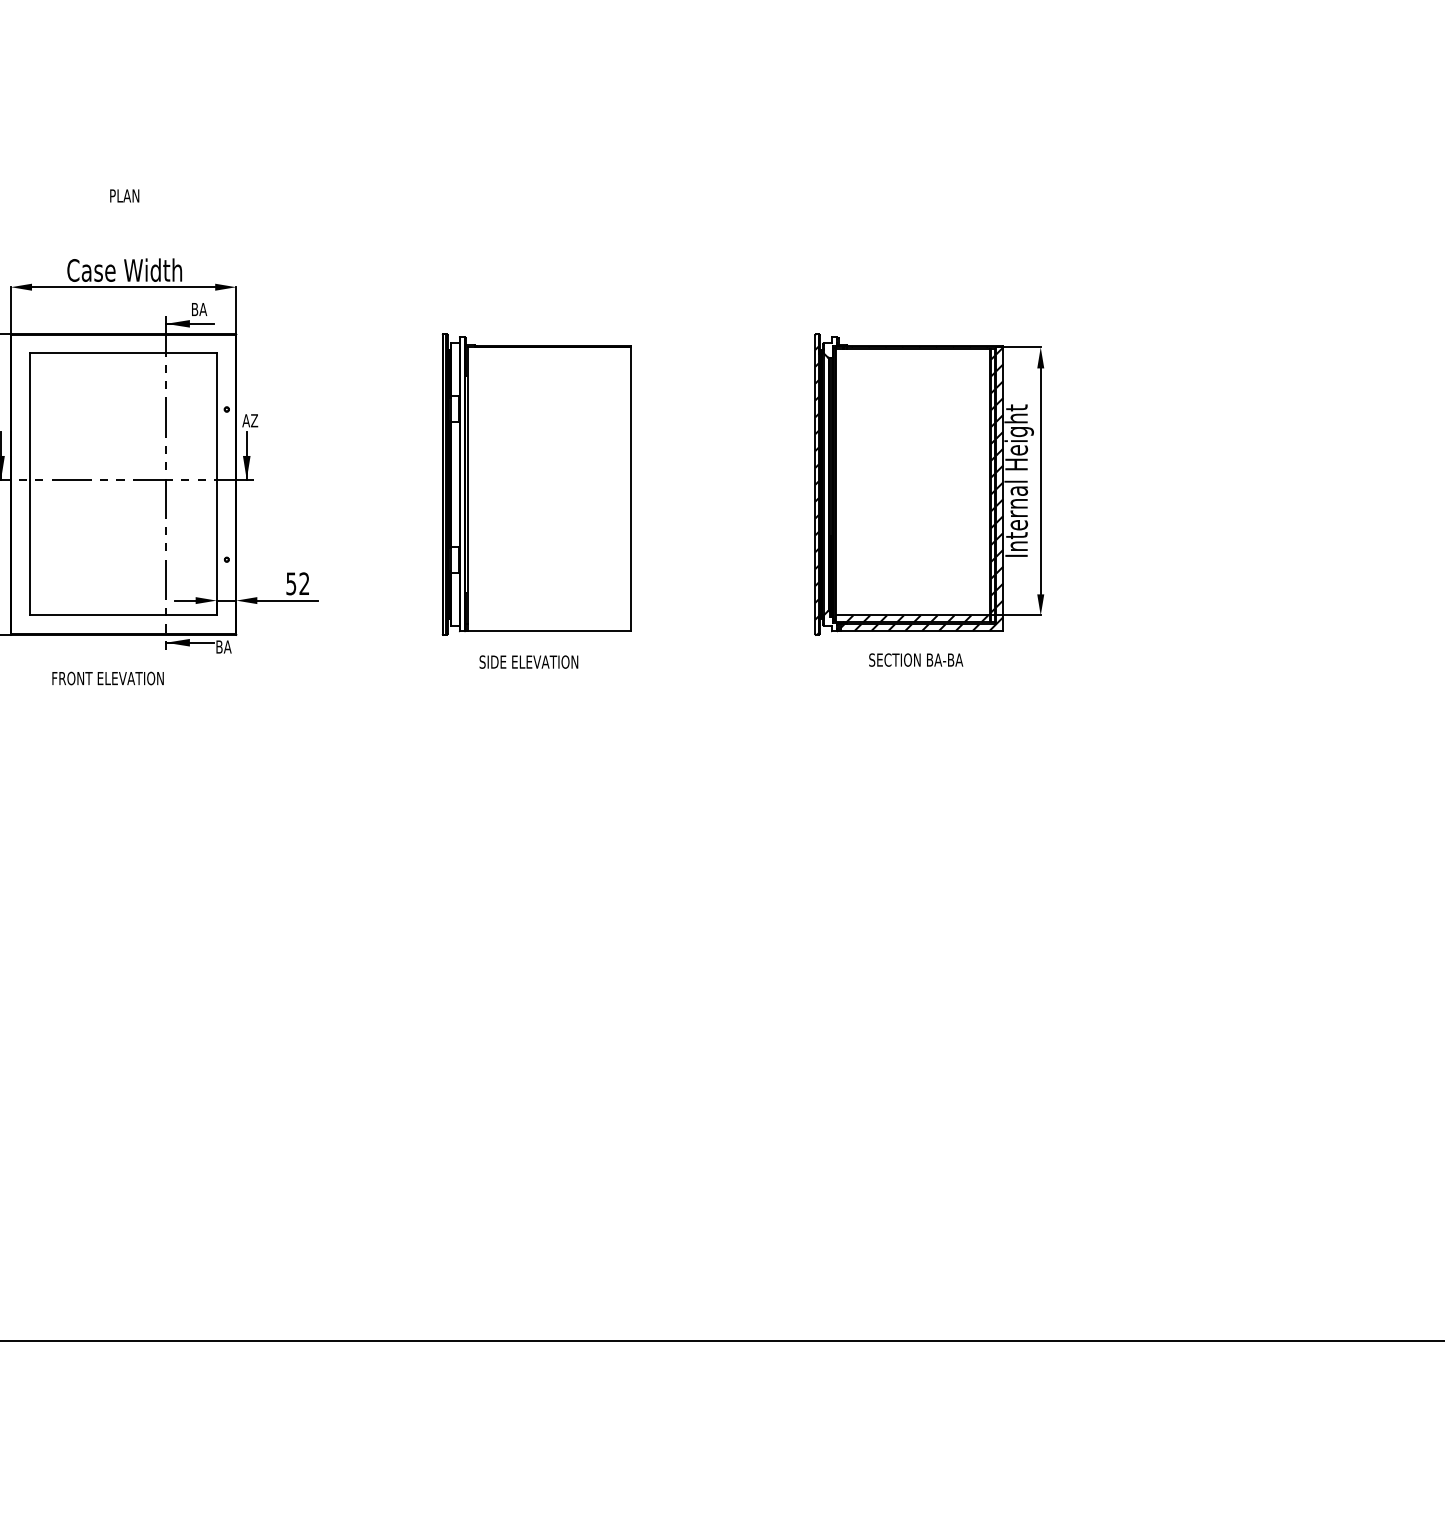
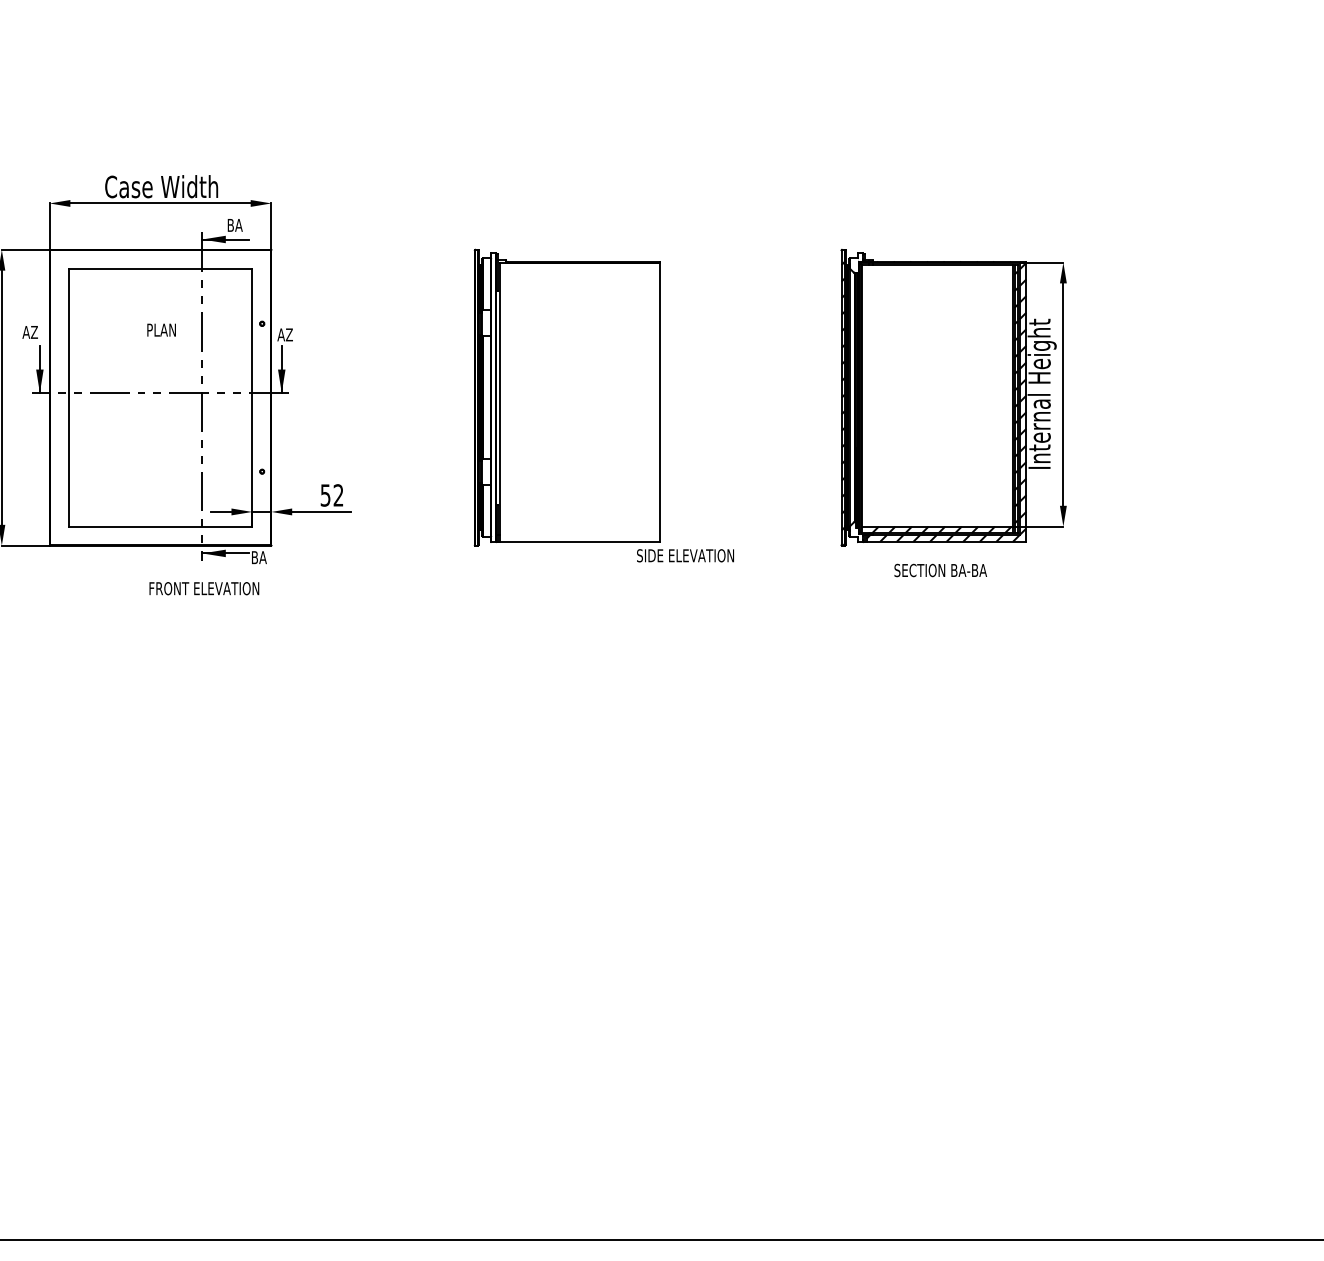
text: (124, 195) -> (161, 329), moved
text: (528, 661) -> (685, 555), moved
text: (107, 678) -> (203, 588), moved

